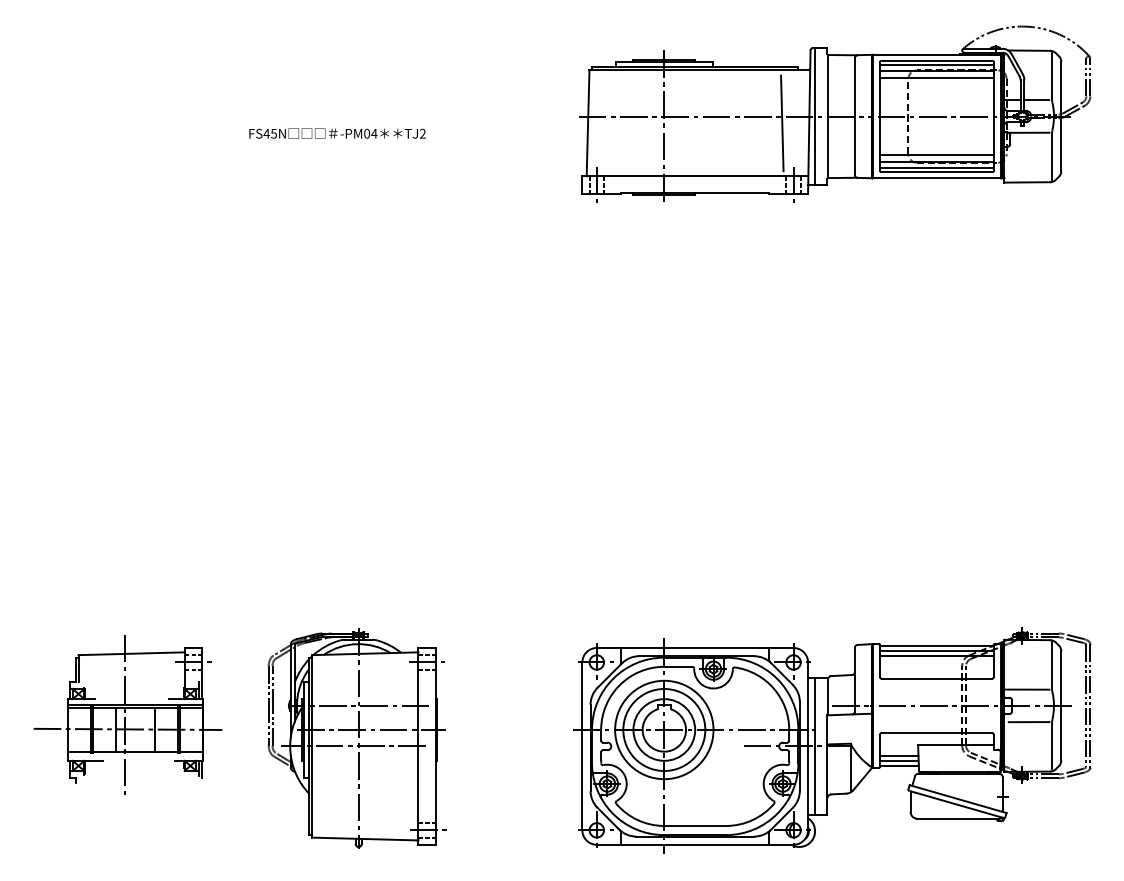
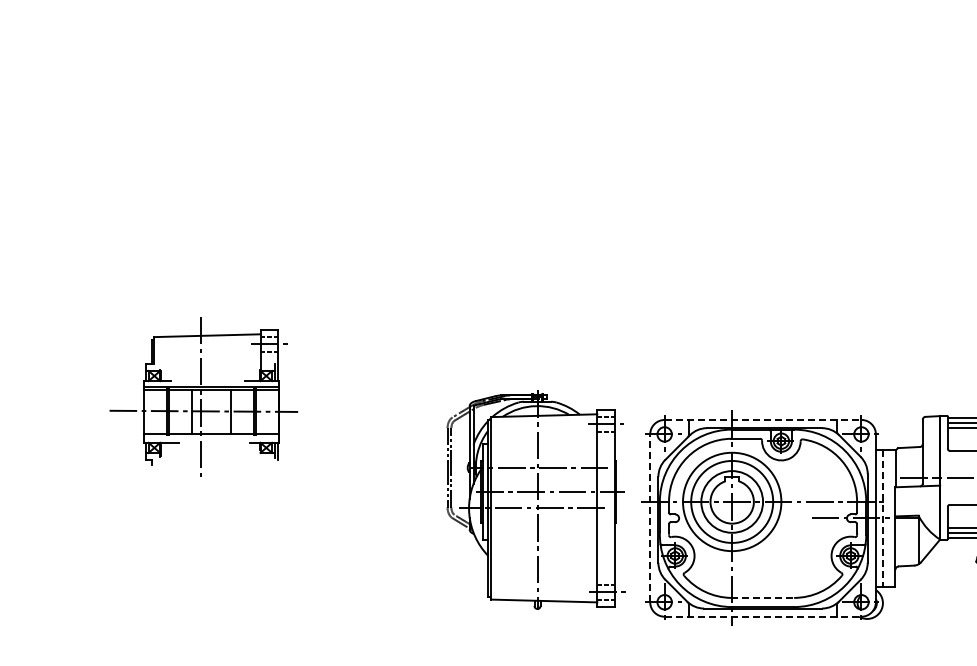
line: (695, 648) -> (763, 420), solid -> dashed
part: (127, 714) -> (203, 396), moved
part: (356, 738) -> (535, 500), moved
line: (582, 746) -> (650, 518), solid -> dashed
line: (815, 746) -> (883, 518), solid -> dashed
line: (695, 825) -> (763, 597), solid -> dashed
line: (695, 844) -> (763, 616), solid -> dashed

